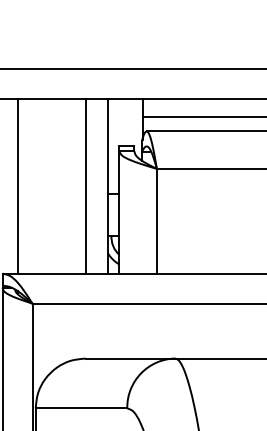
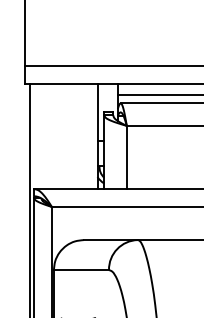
line: (18, 186) -> (43, 136), removed
line: (86, 186) -> (84, 136), removed

